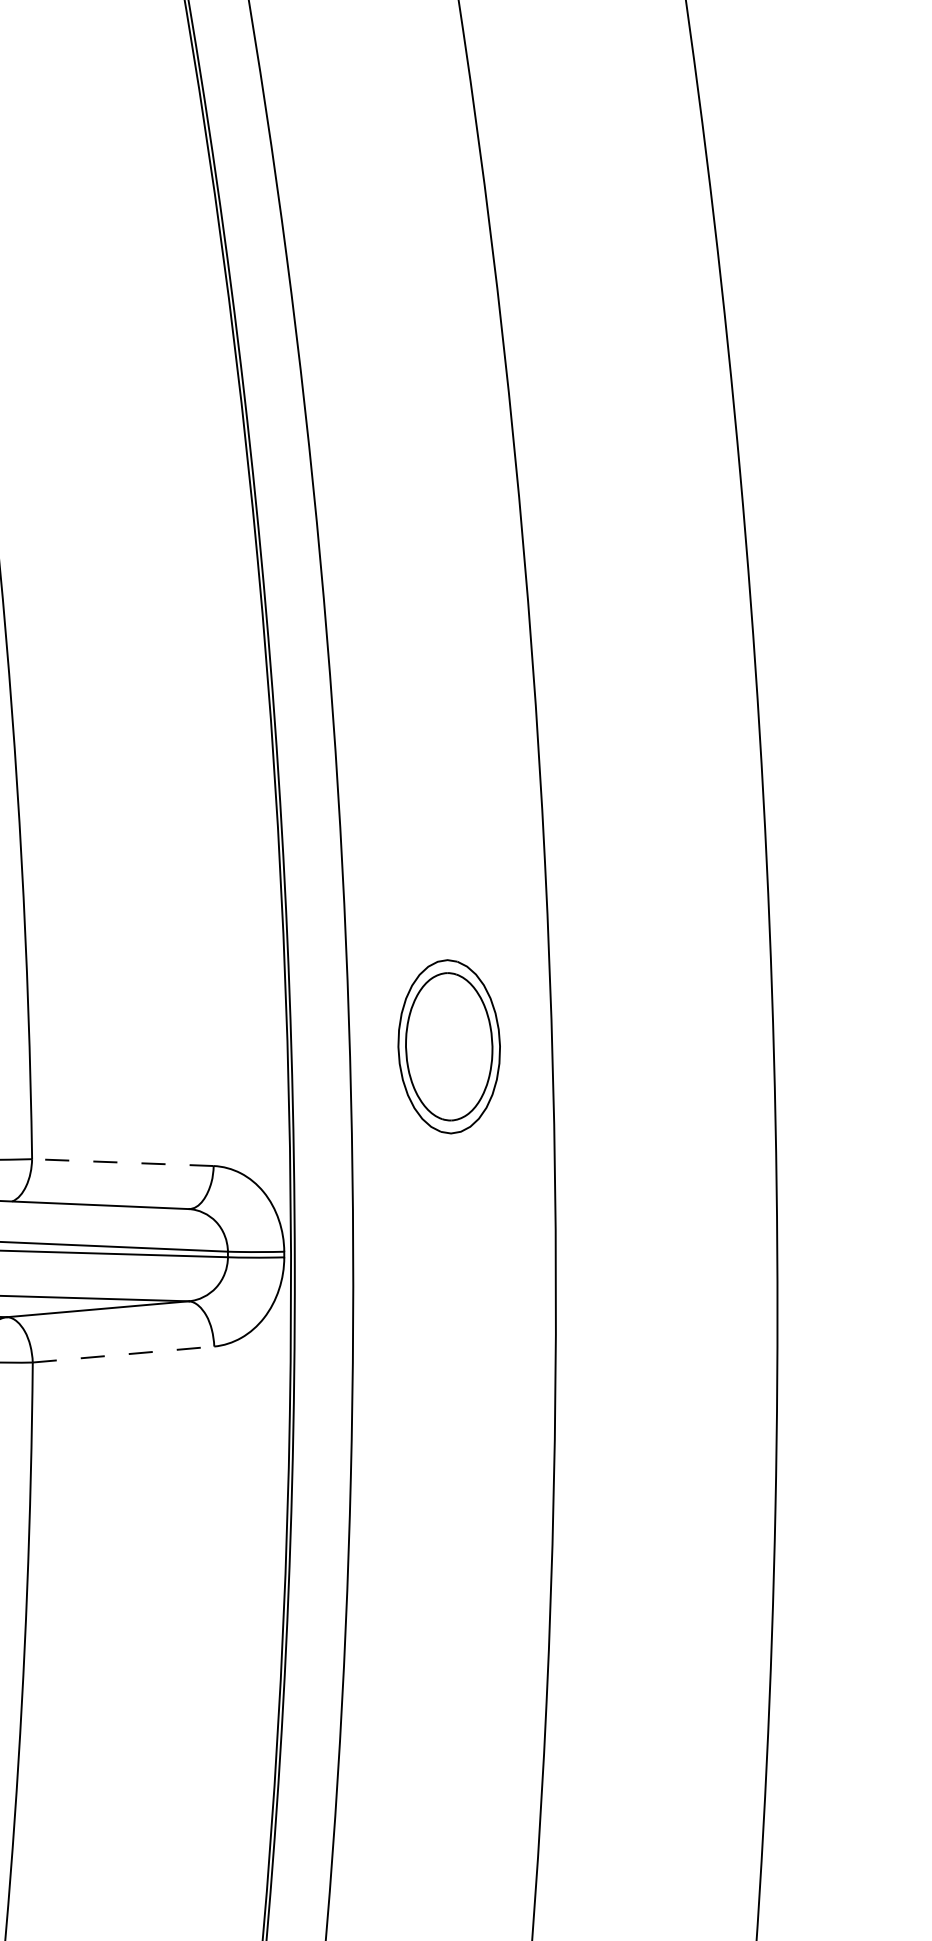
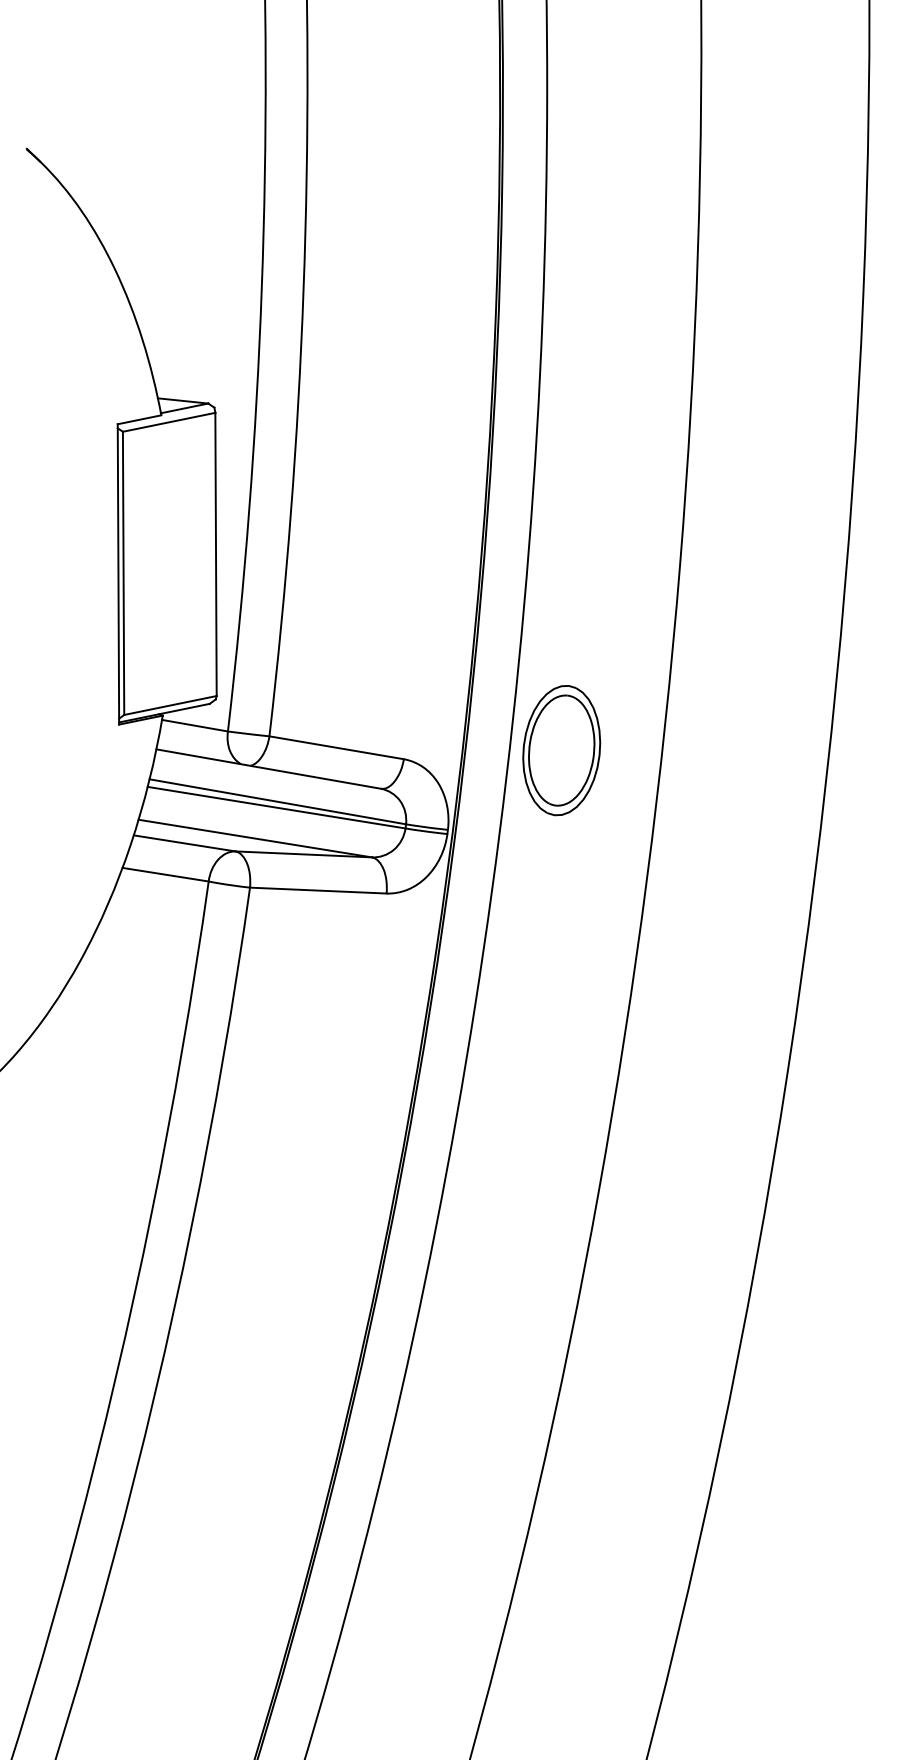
part: (448, 1046) -> (561, 750), moved
line: (122, 1162) -> (336, 747), dashed -> solid
line: (123, 1354) -> (318, 890), dashed -> solid

